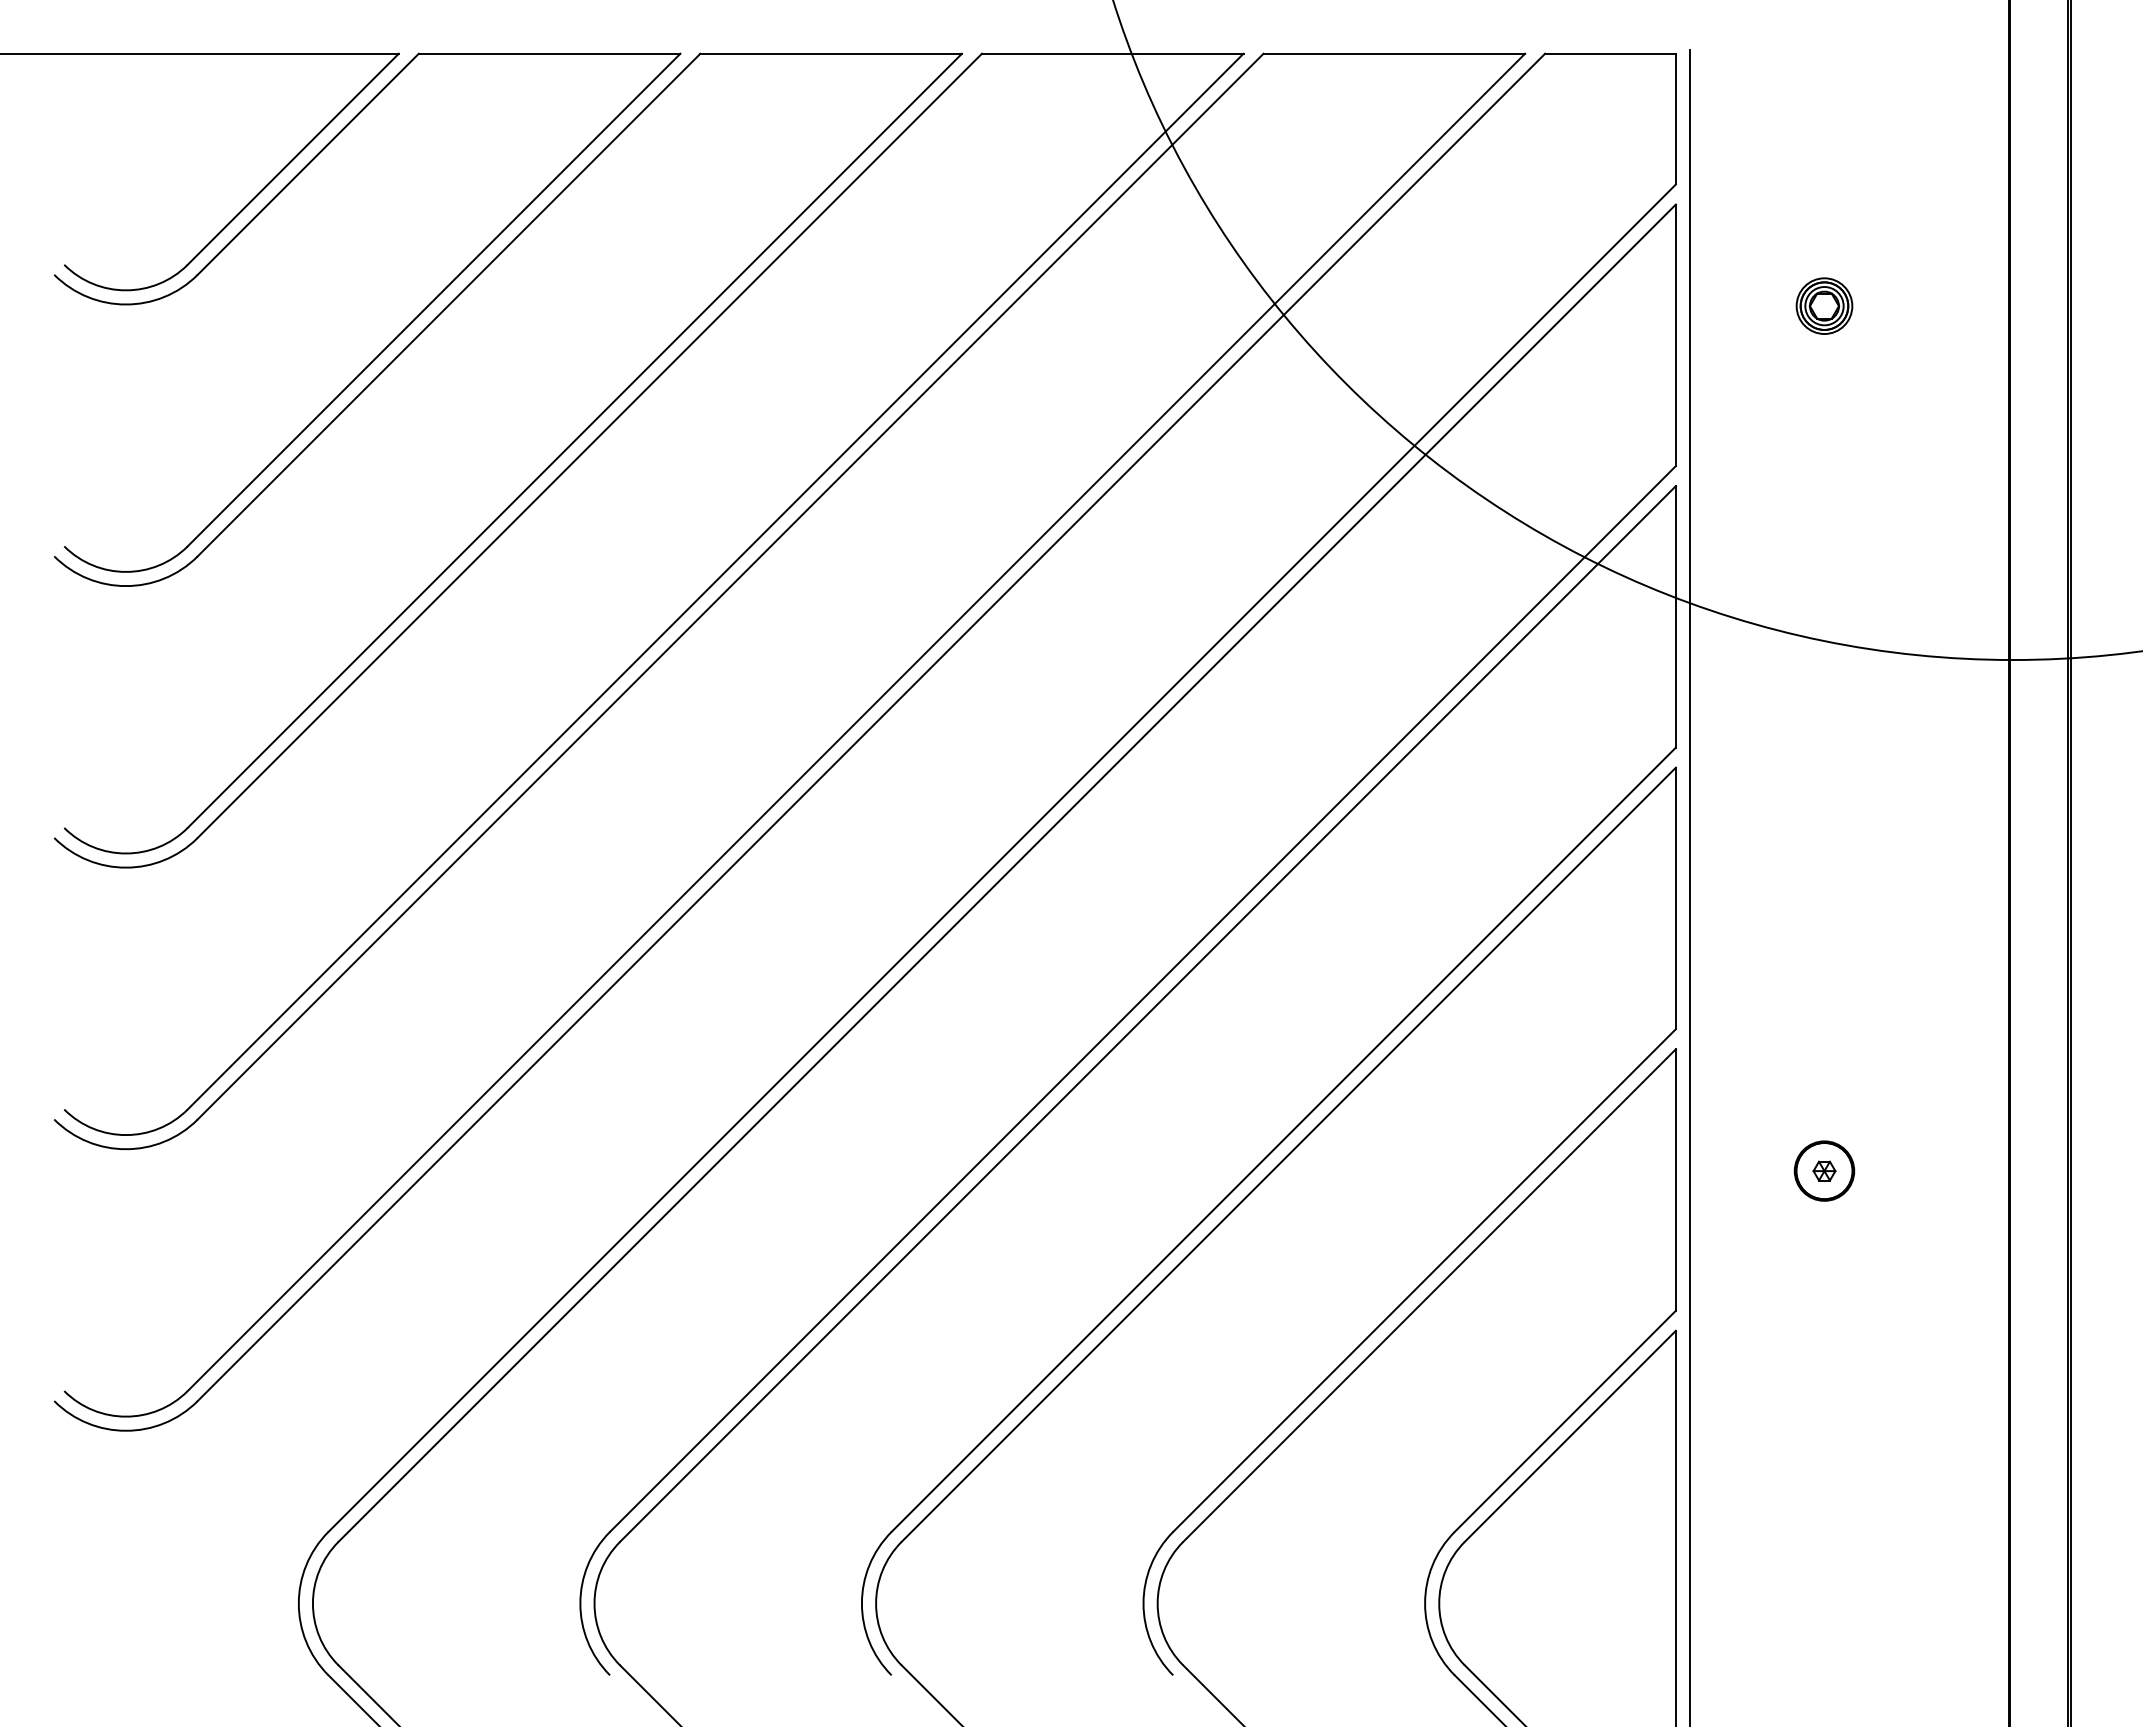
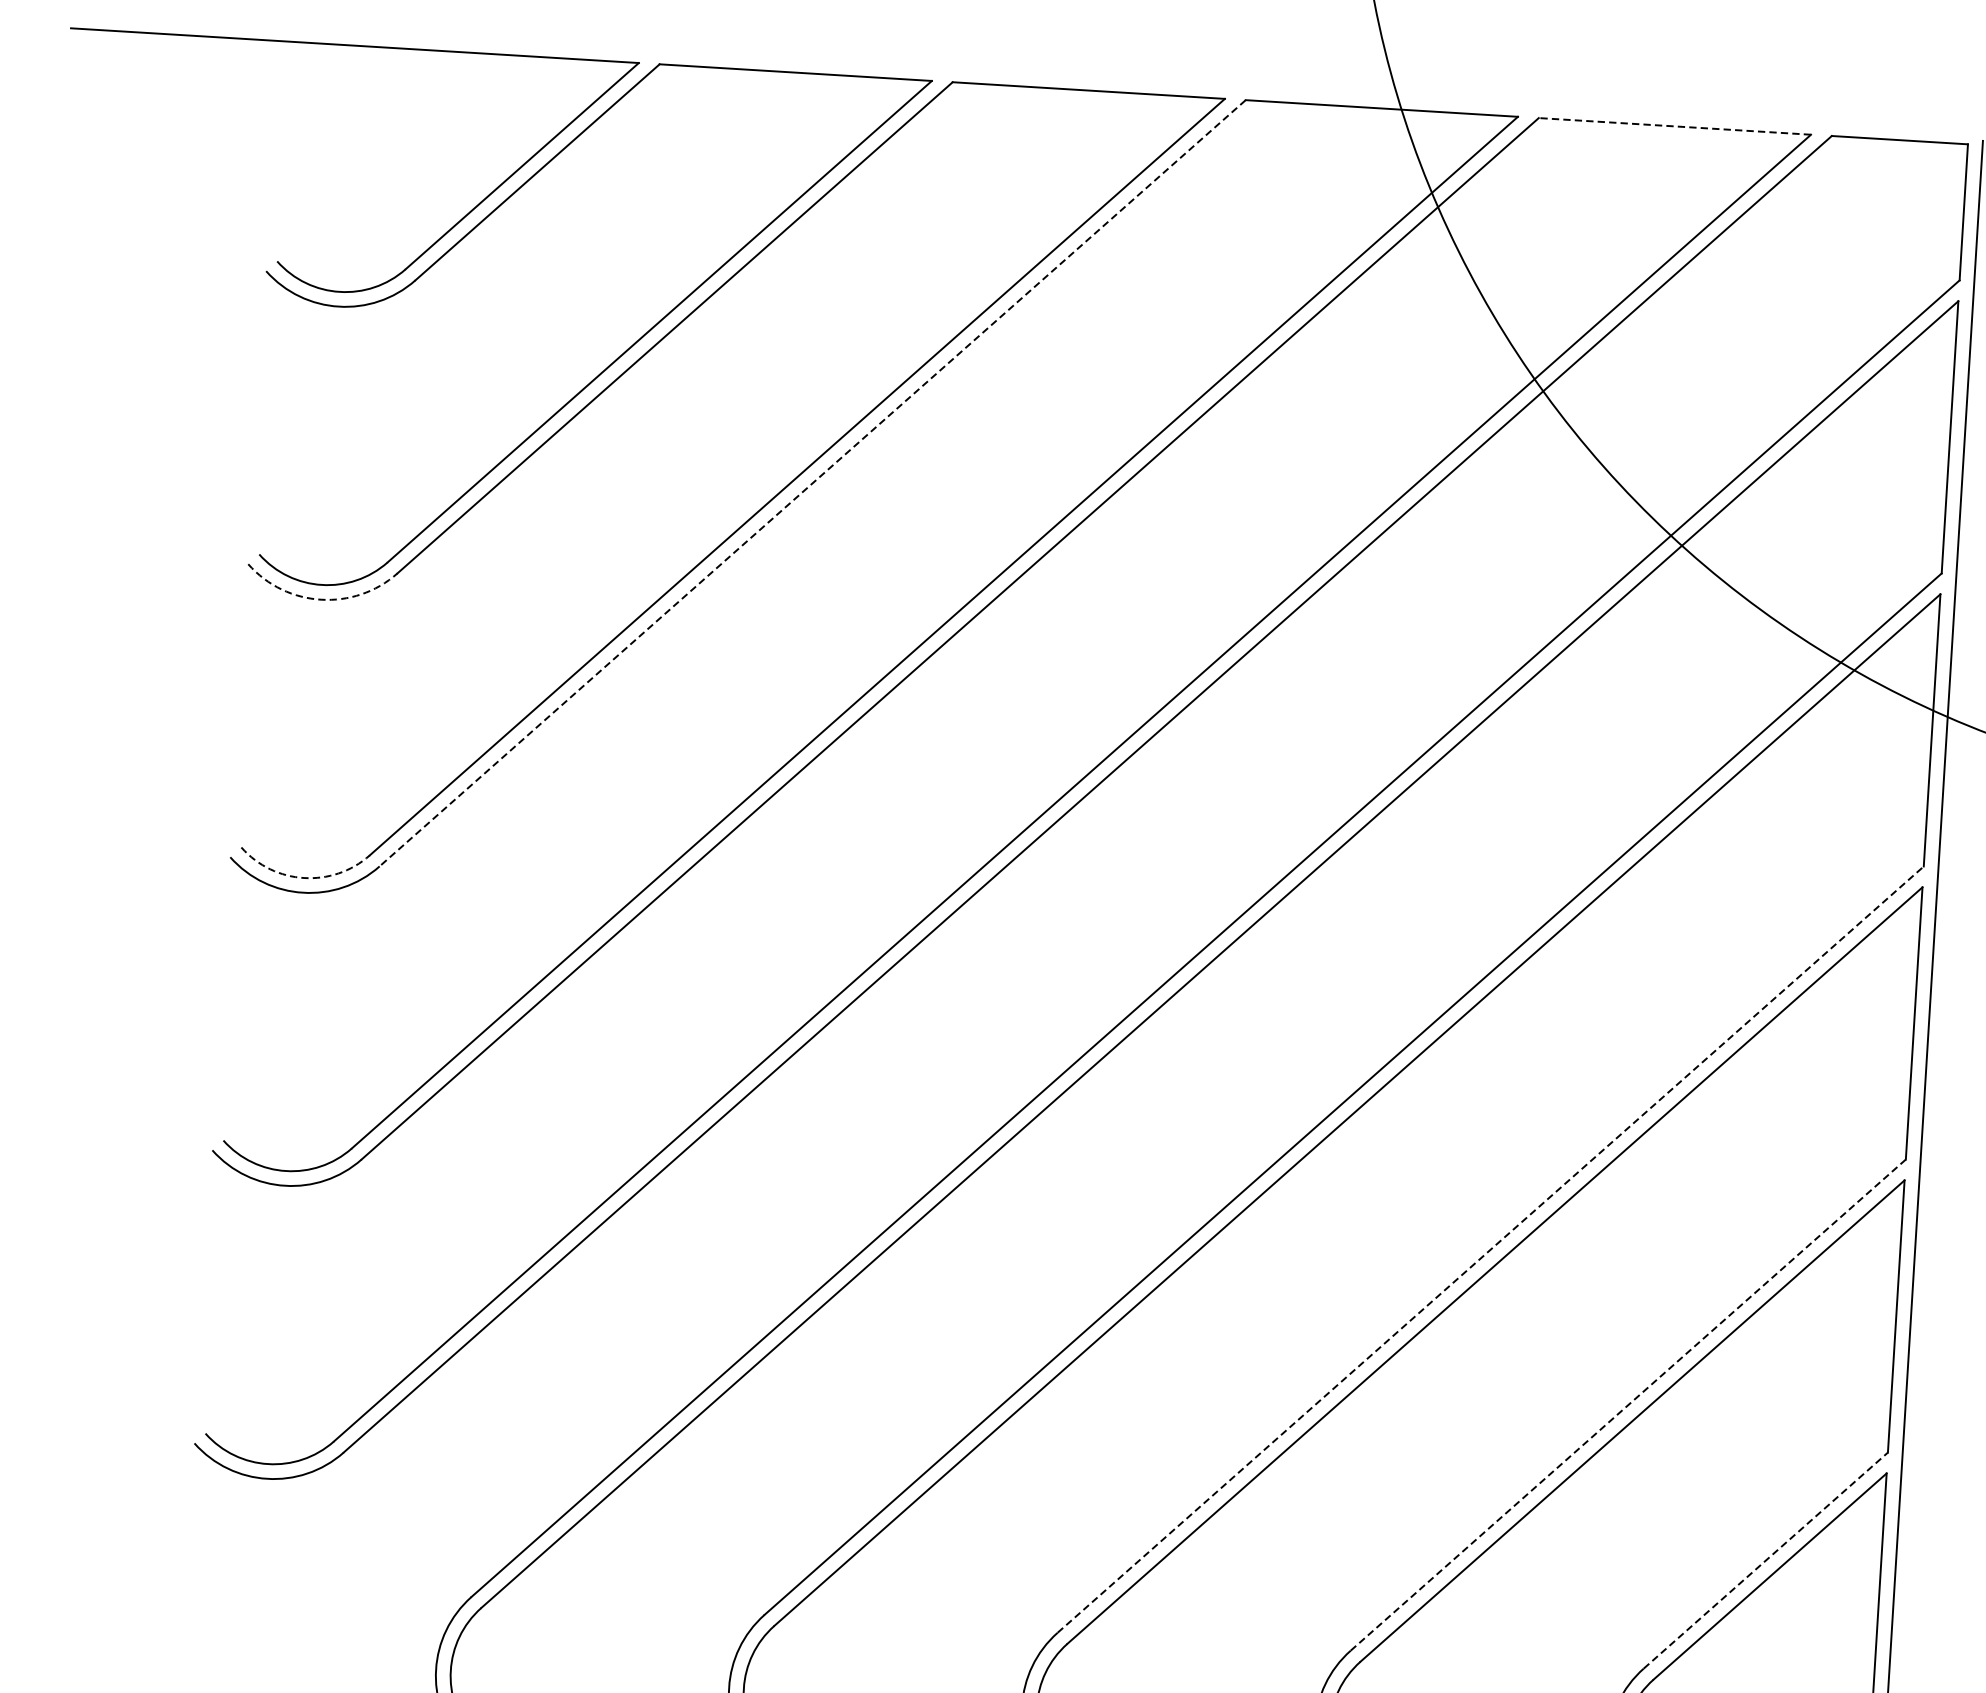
line: (1394, 53) -> (1675, 126), solid -> dashed
line: (589, 445) -> (812, 482), solid -> dashed
arc: (126, 586) -> (321, 600), solid -> dashed
arc: (126, 853) -> (304, 878), solid -> dashed
line: (1283, 1139) -> (1490, 1249), solid -> dashed
line: (1424, 1280) -> (1628, 1405), solid -> dashed
line: (1565, 1420) -> (1766, 1559), solid -> dashed

